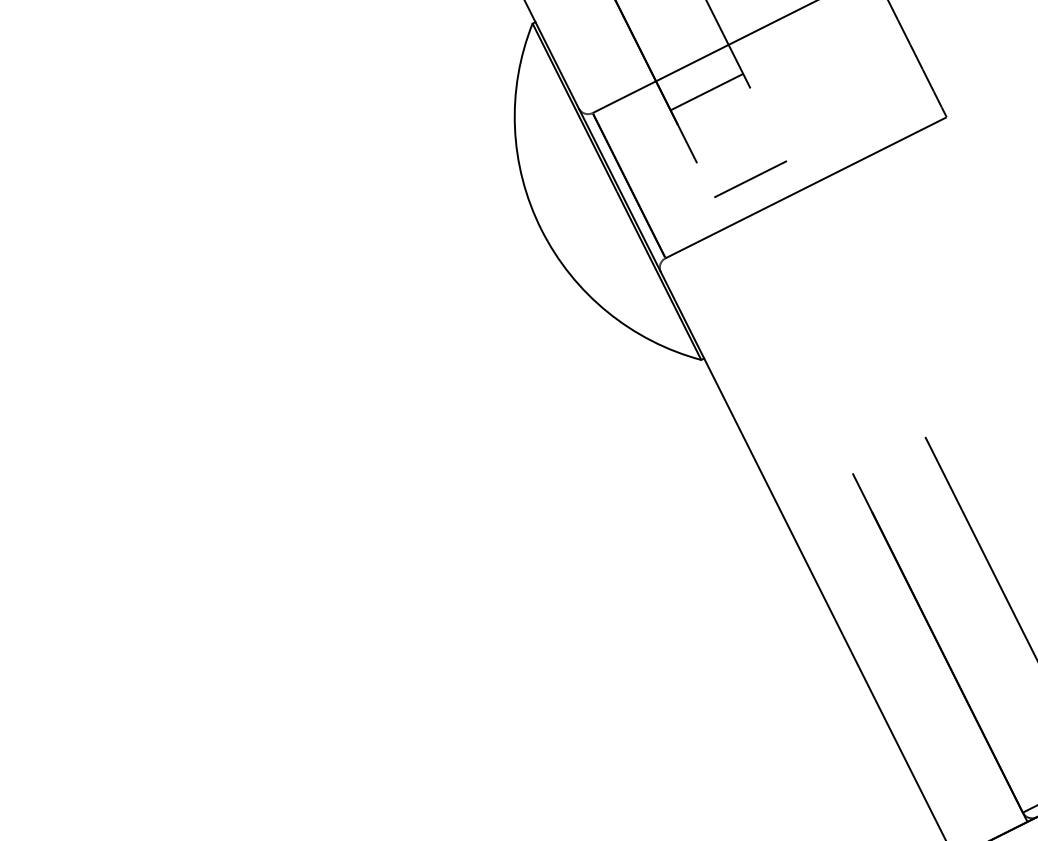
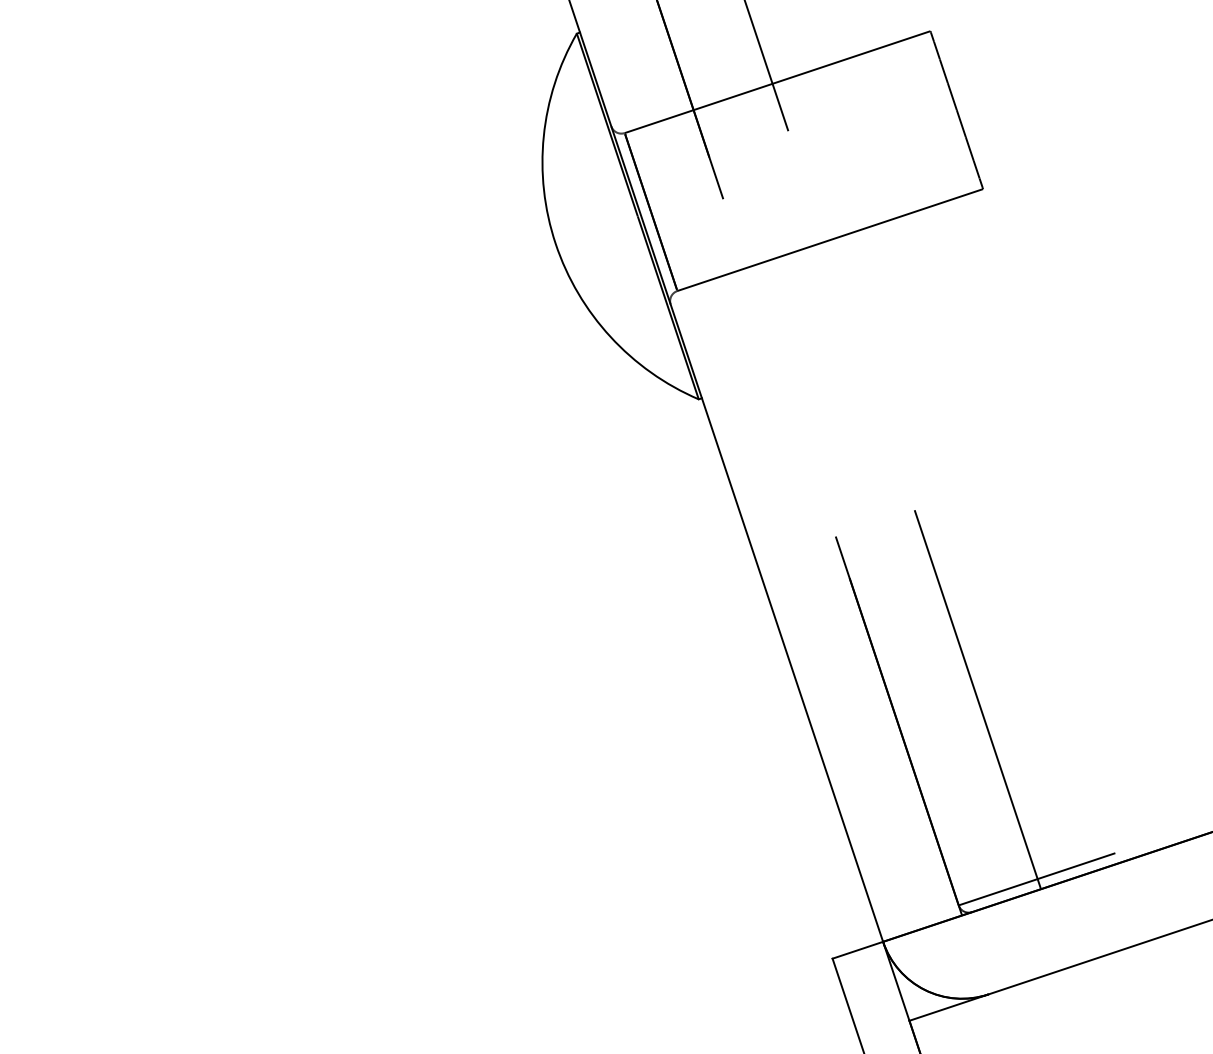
line: (706, 92) -> (743, 128), removed
line: (749, 179) -> (774, 223), removed

